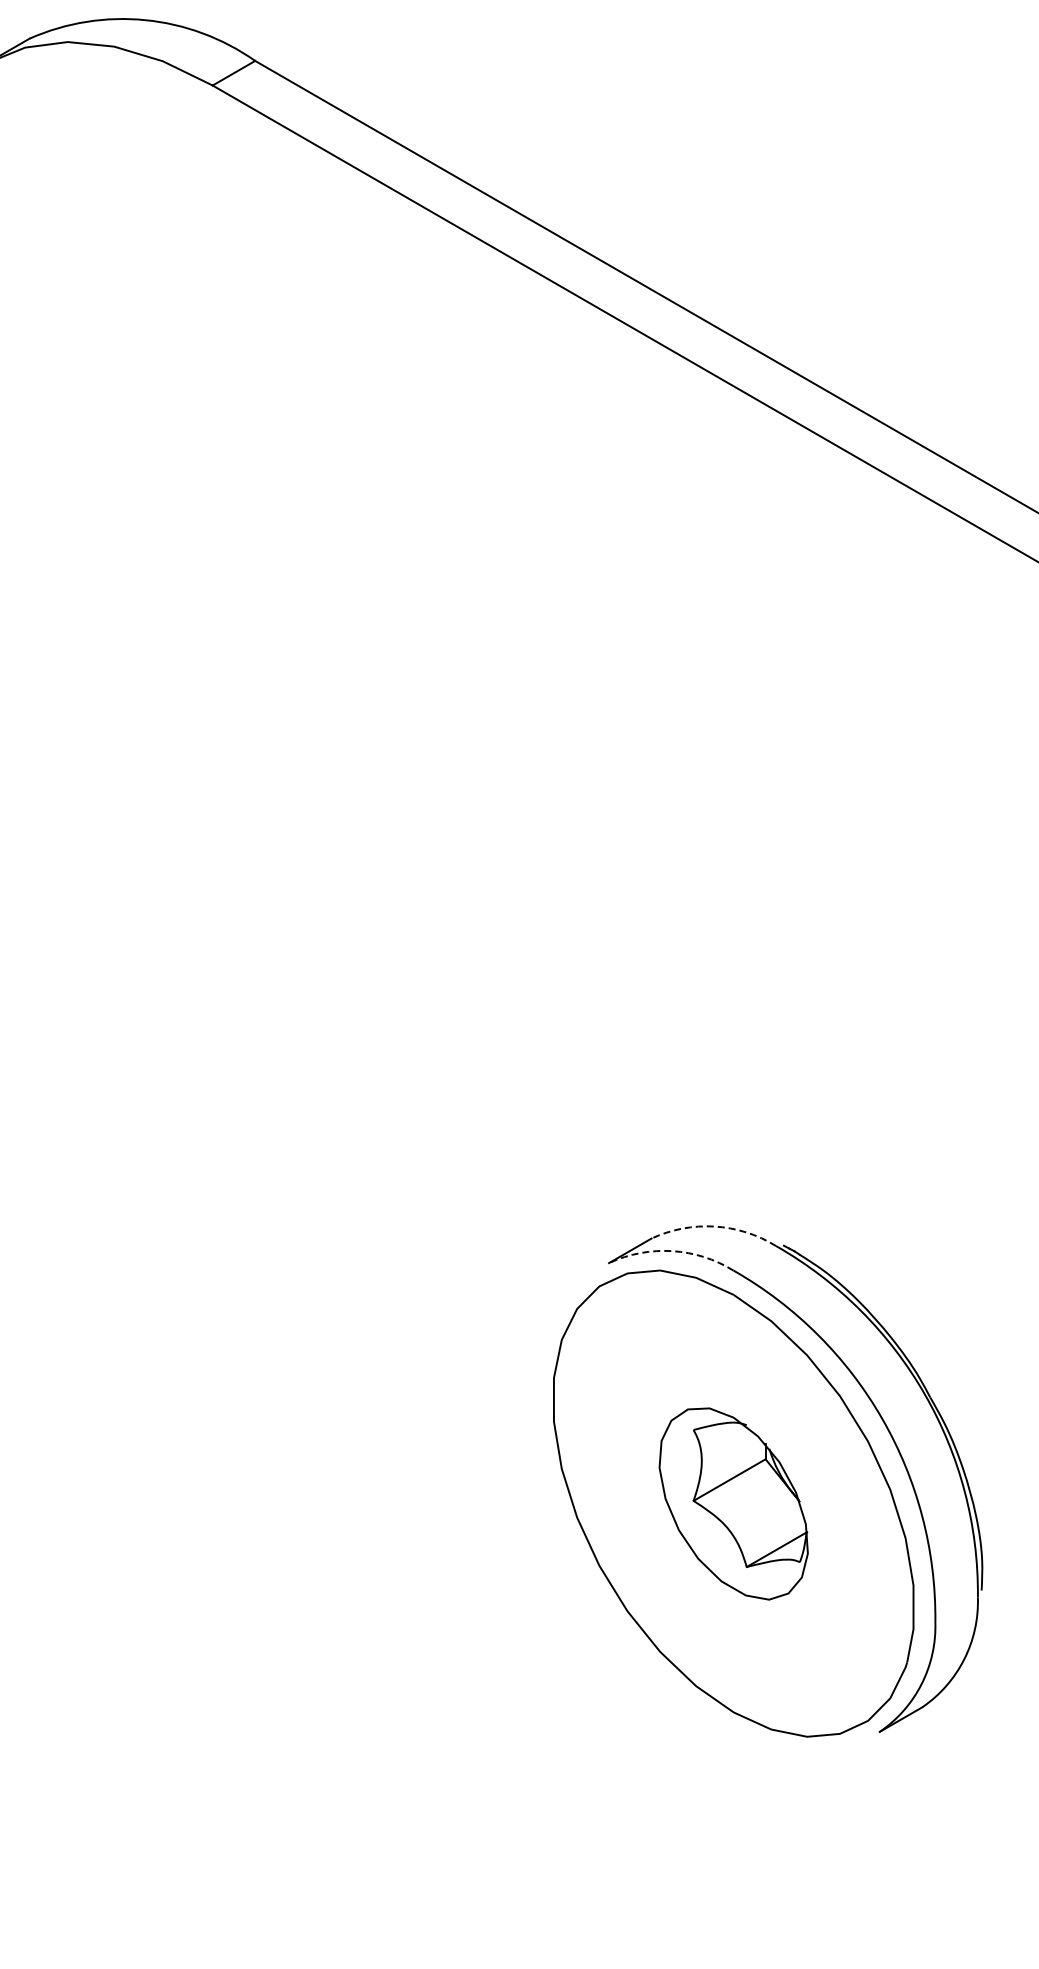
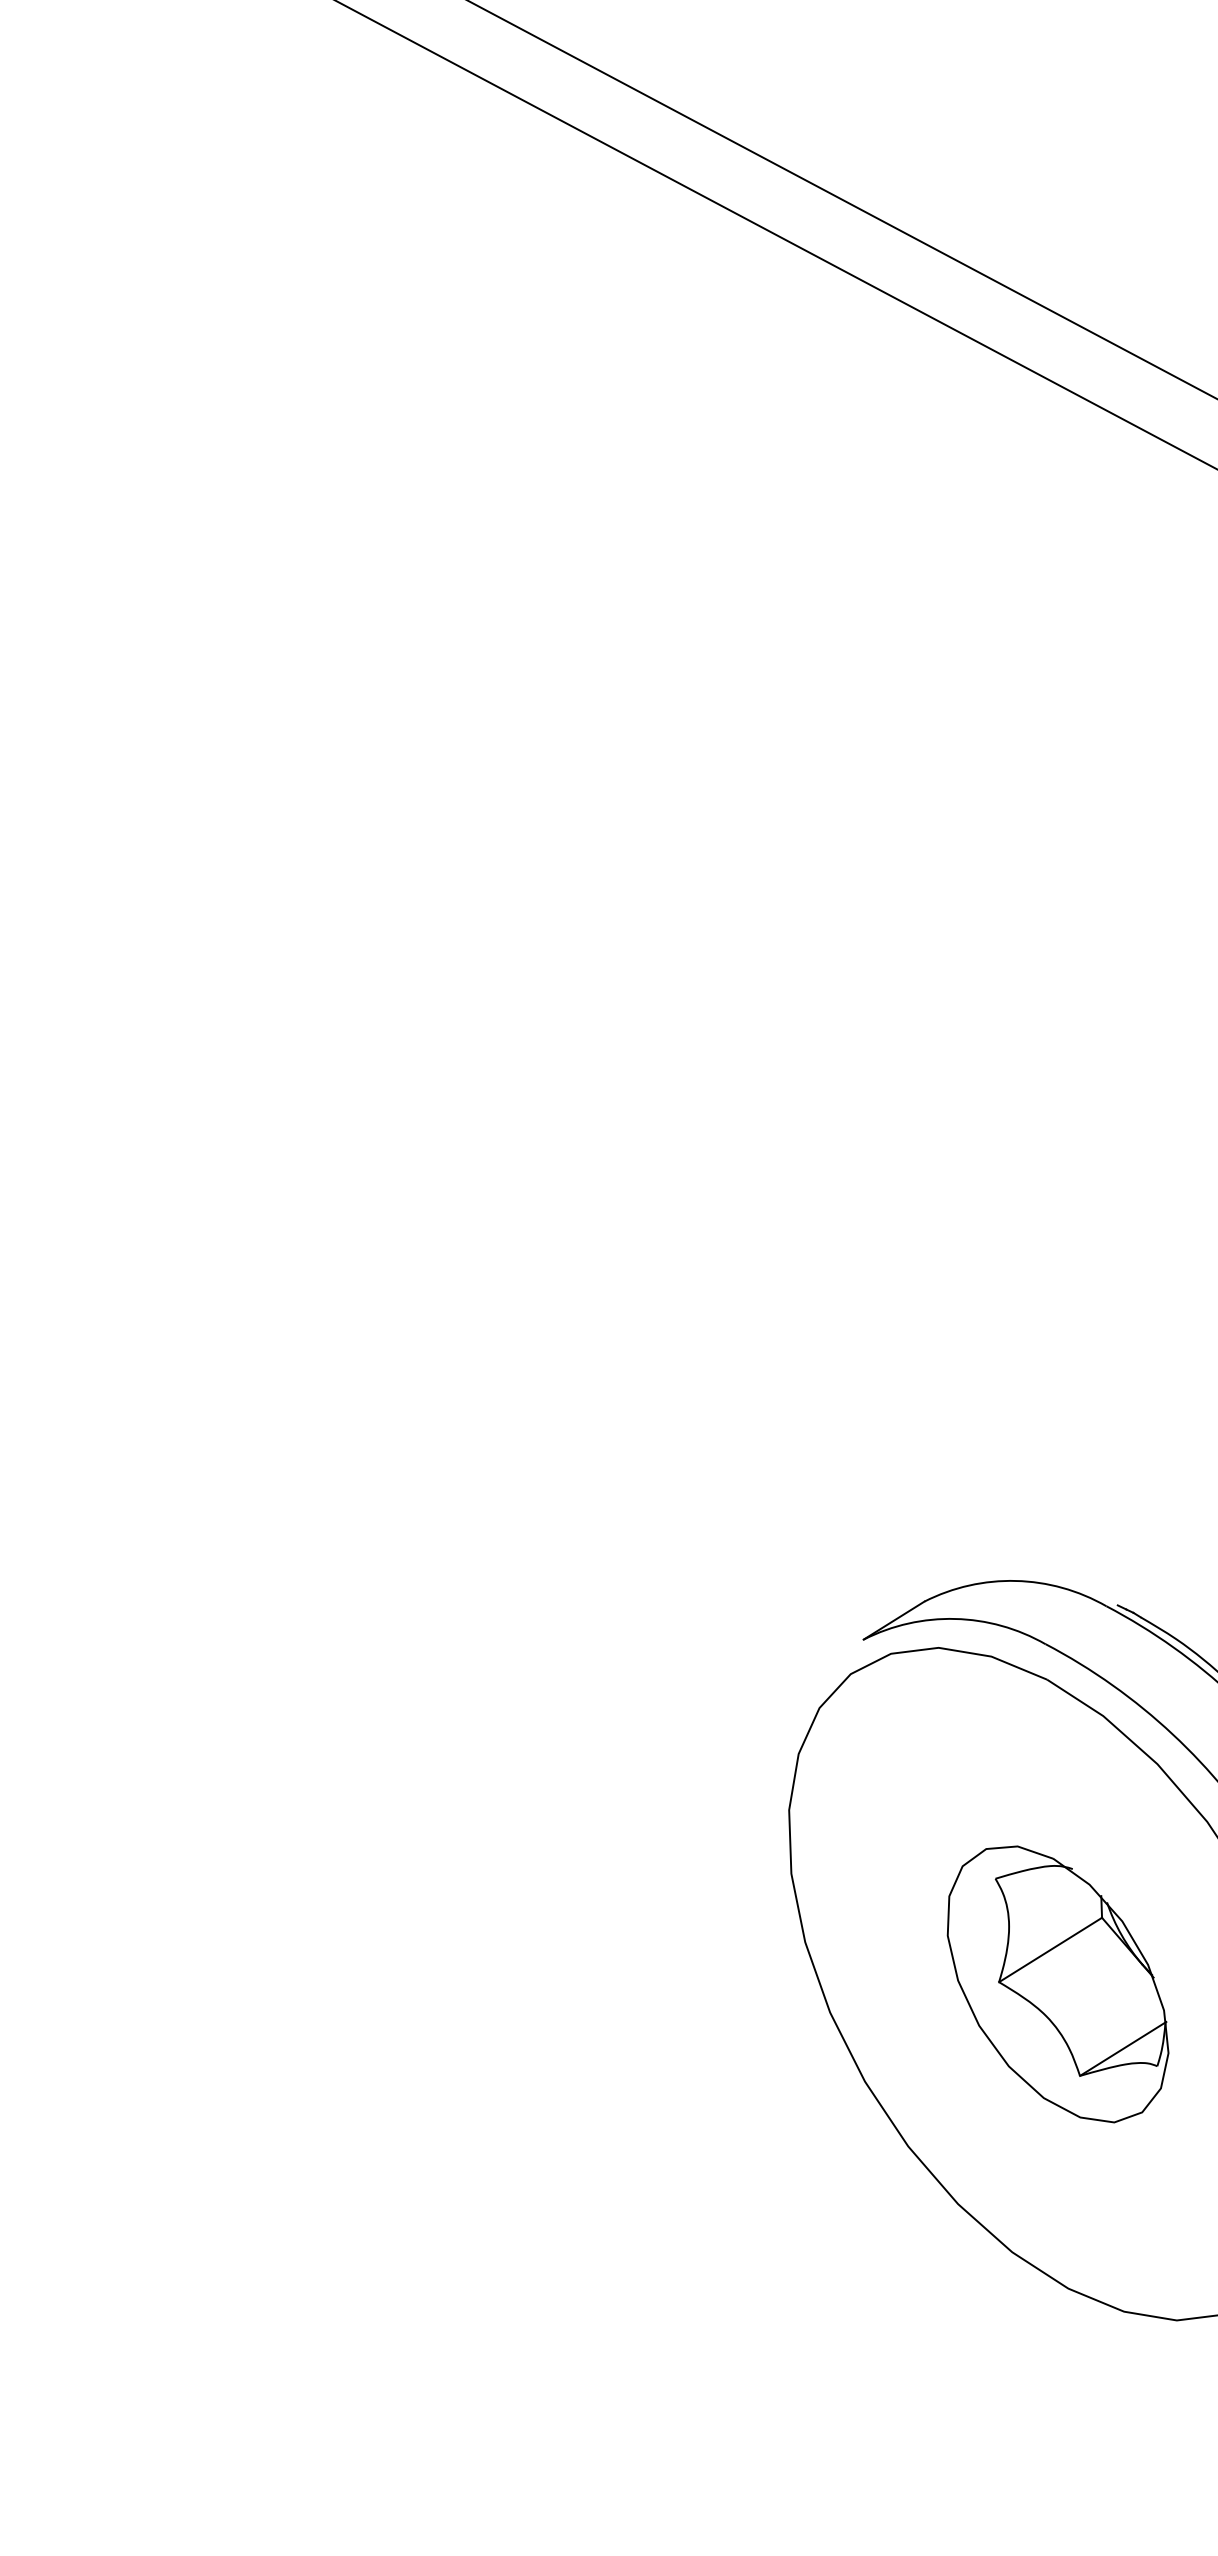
arc: (714, 1226) -> (1015, 1580), dashed -> solid
arc: (672, 1251) -> (955, 1619), dashed -> solid

